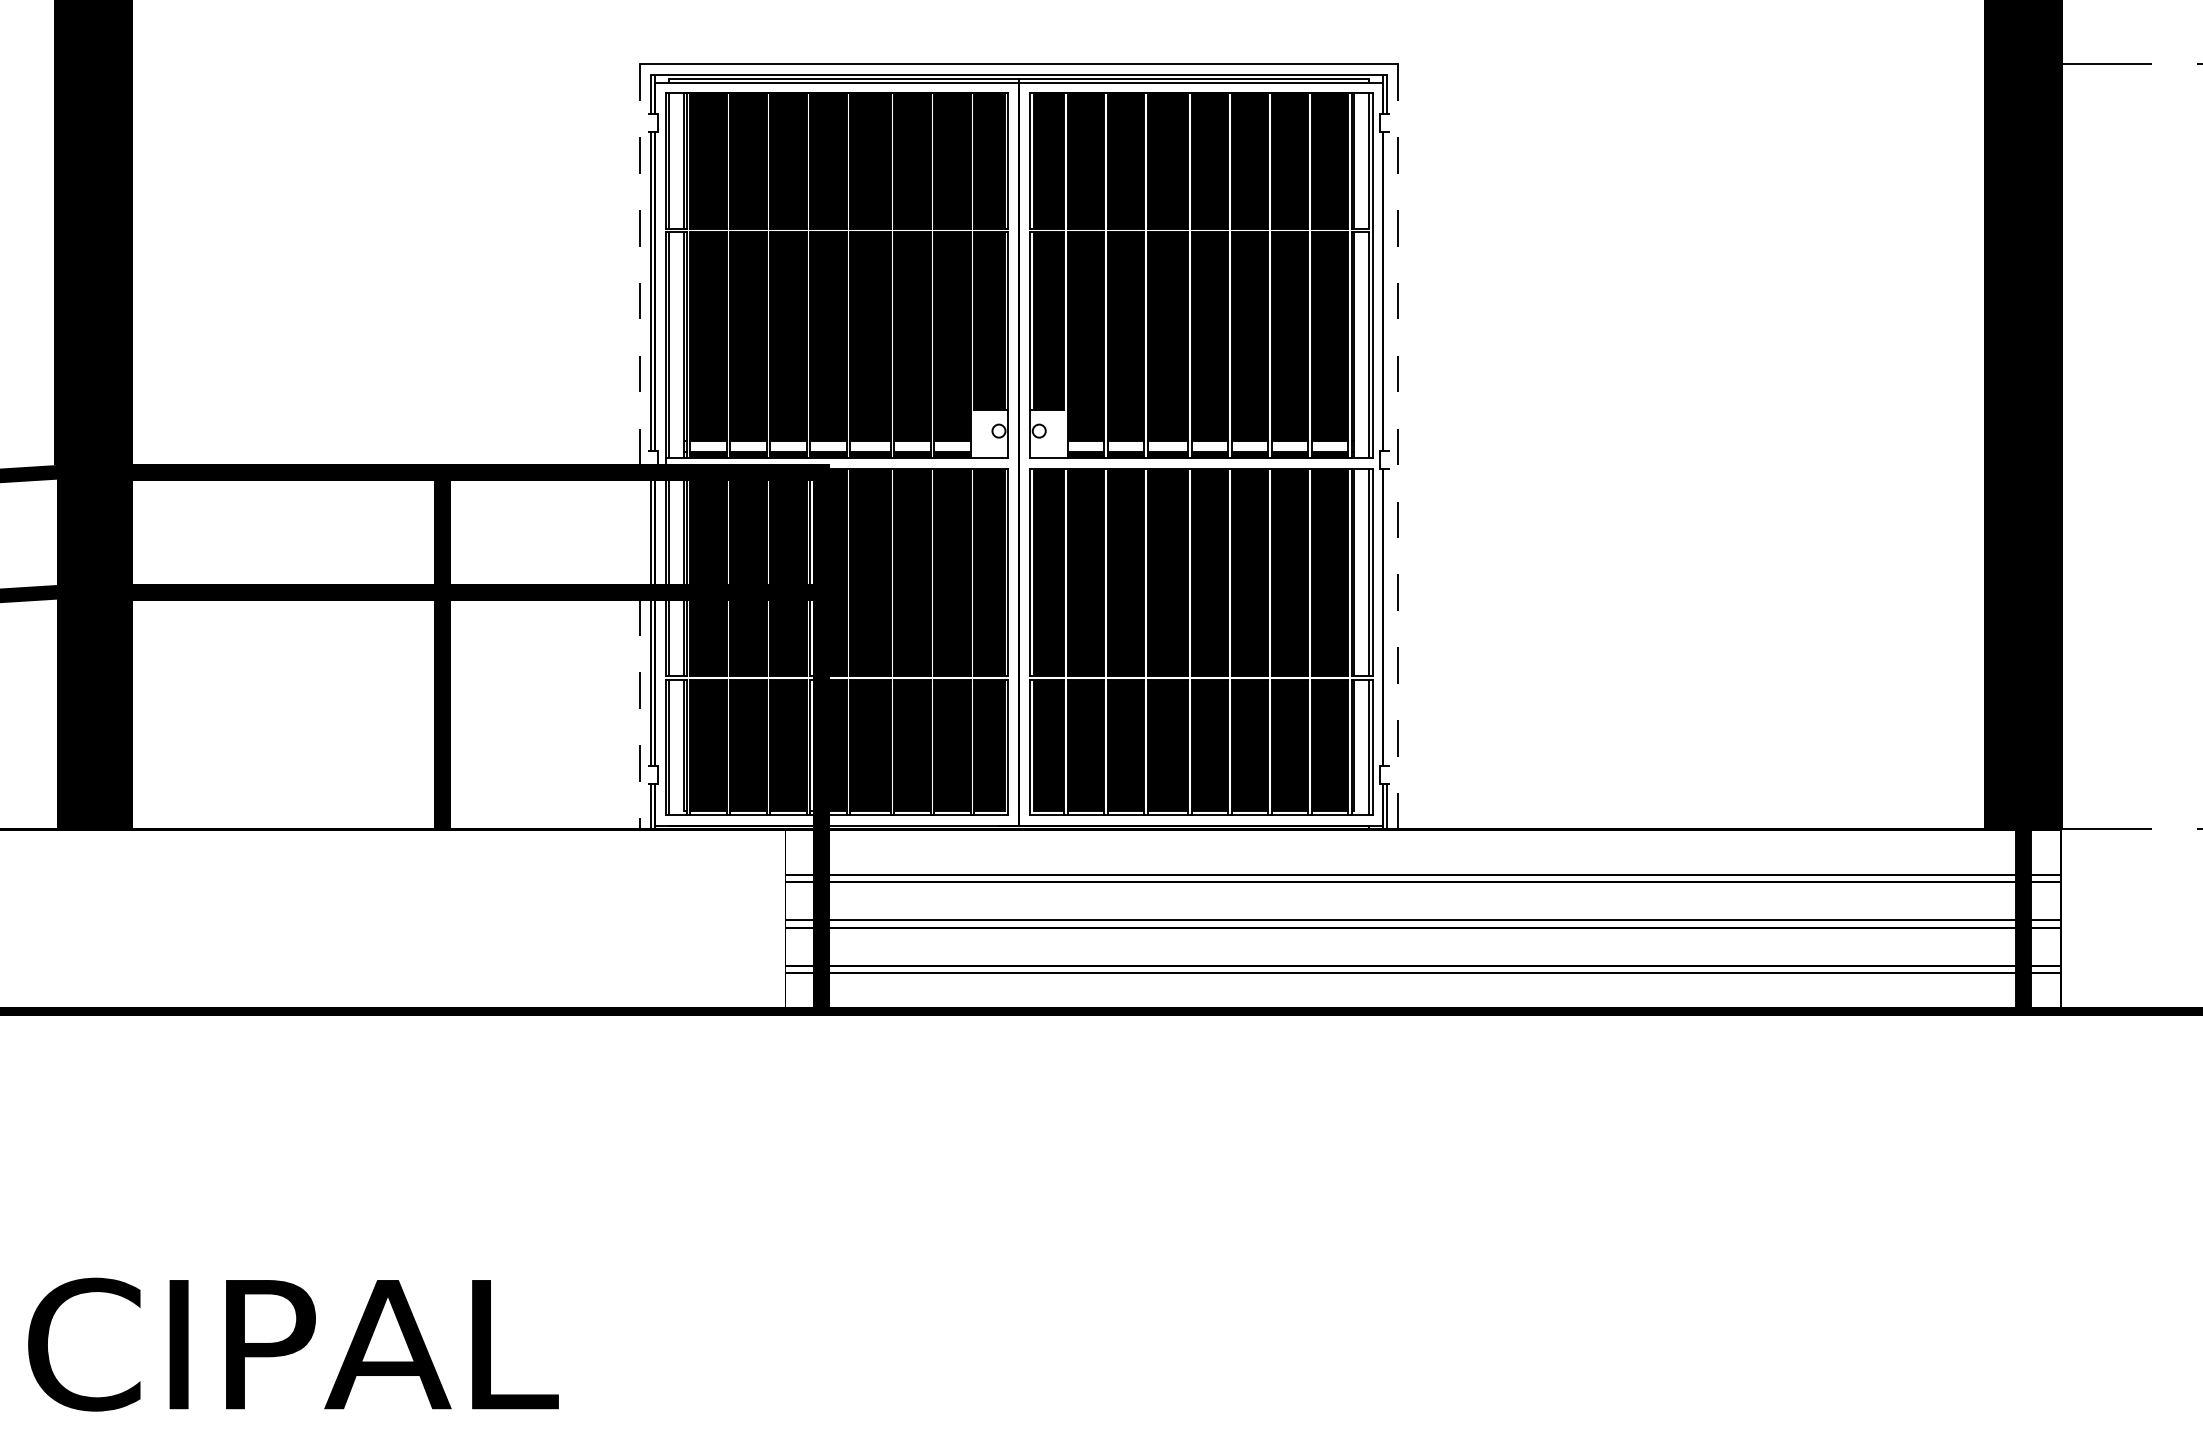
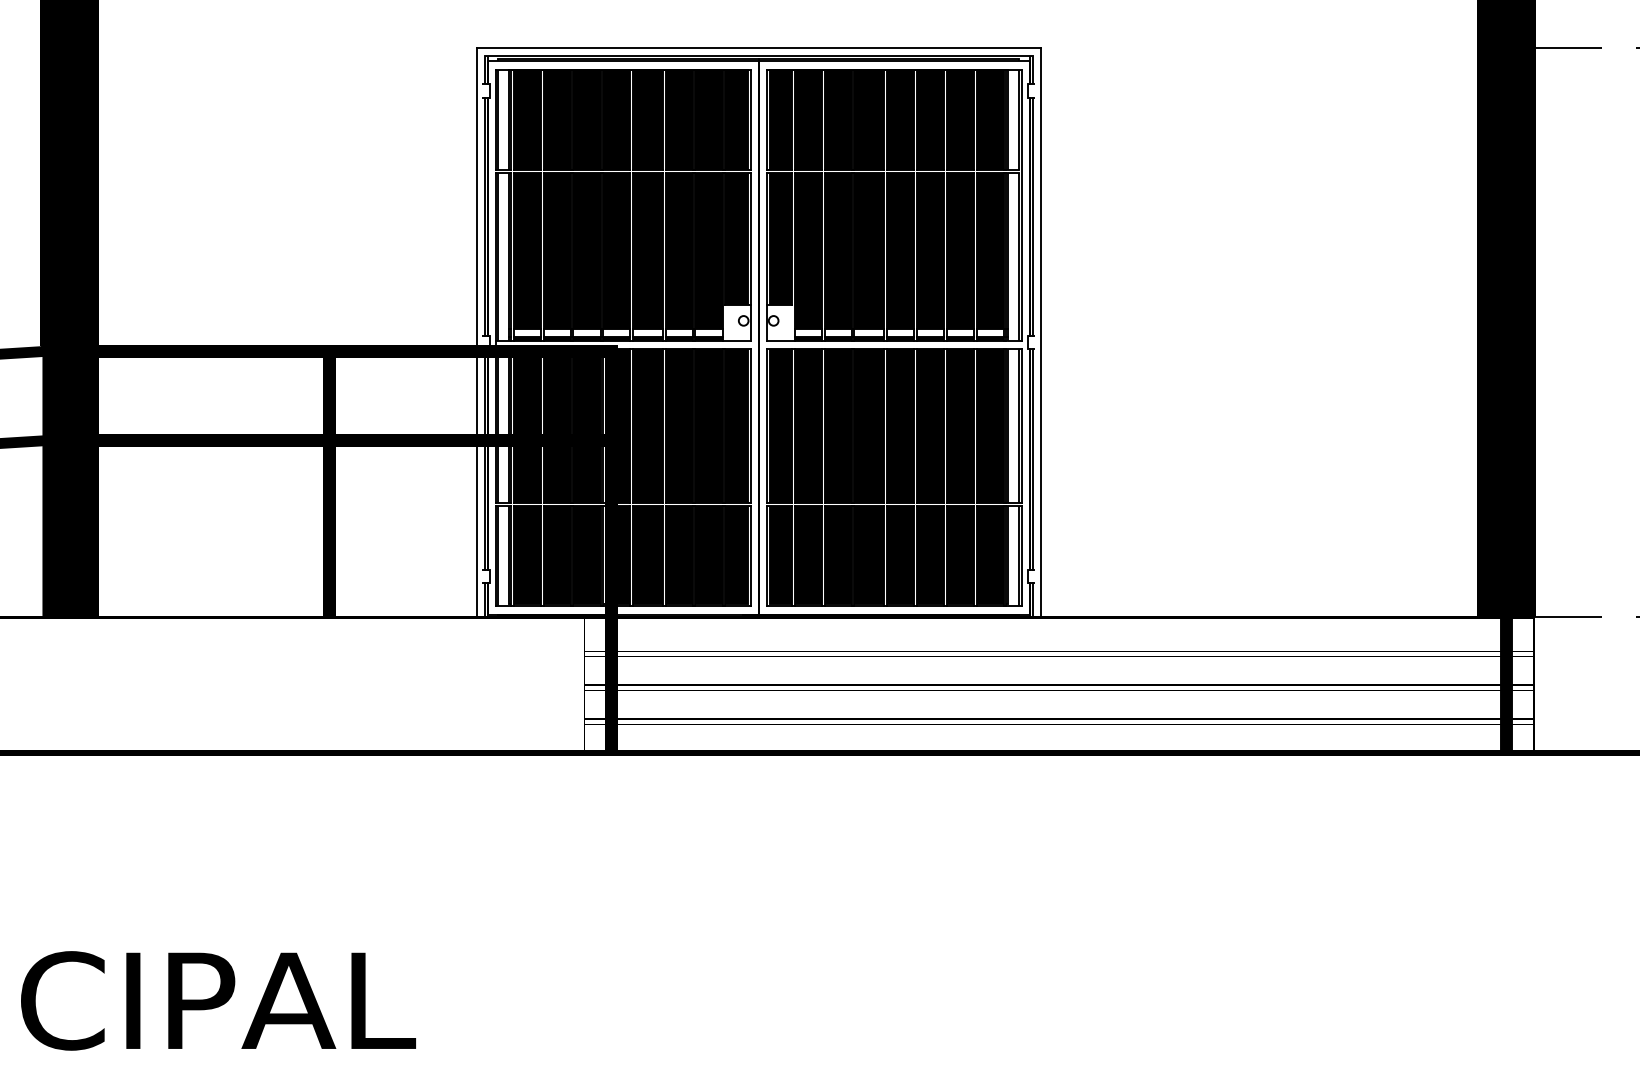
line: (640, 265) -> (476, 197), dashed -> solid
line: (1387, 290) -> (1032, 216), added
line: (1397, 447) -> (1040, 333), dashed -> solid
line: (640, 532) -> (476, 396), added
line: (1387, 616) -> (1032, 458), added
line: (640, 714) -> (476, 531), dashed -> solid

